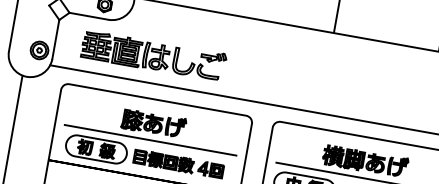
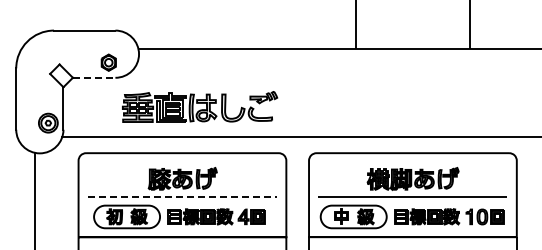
line: (89, 16) -> (94, 77), solid -> dashed
part: (154, 55) -> (200, 106), moved
line: (150, 140) -> (182, 197), solid -> dashed

